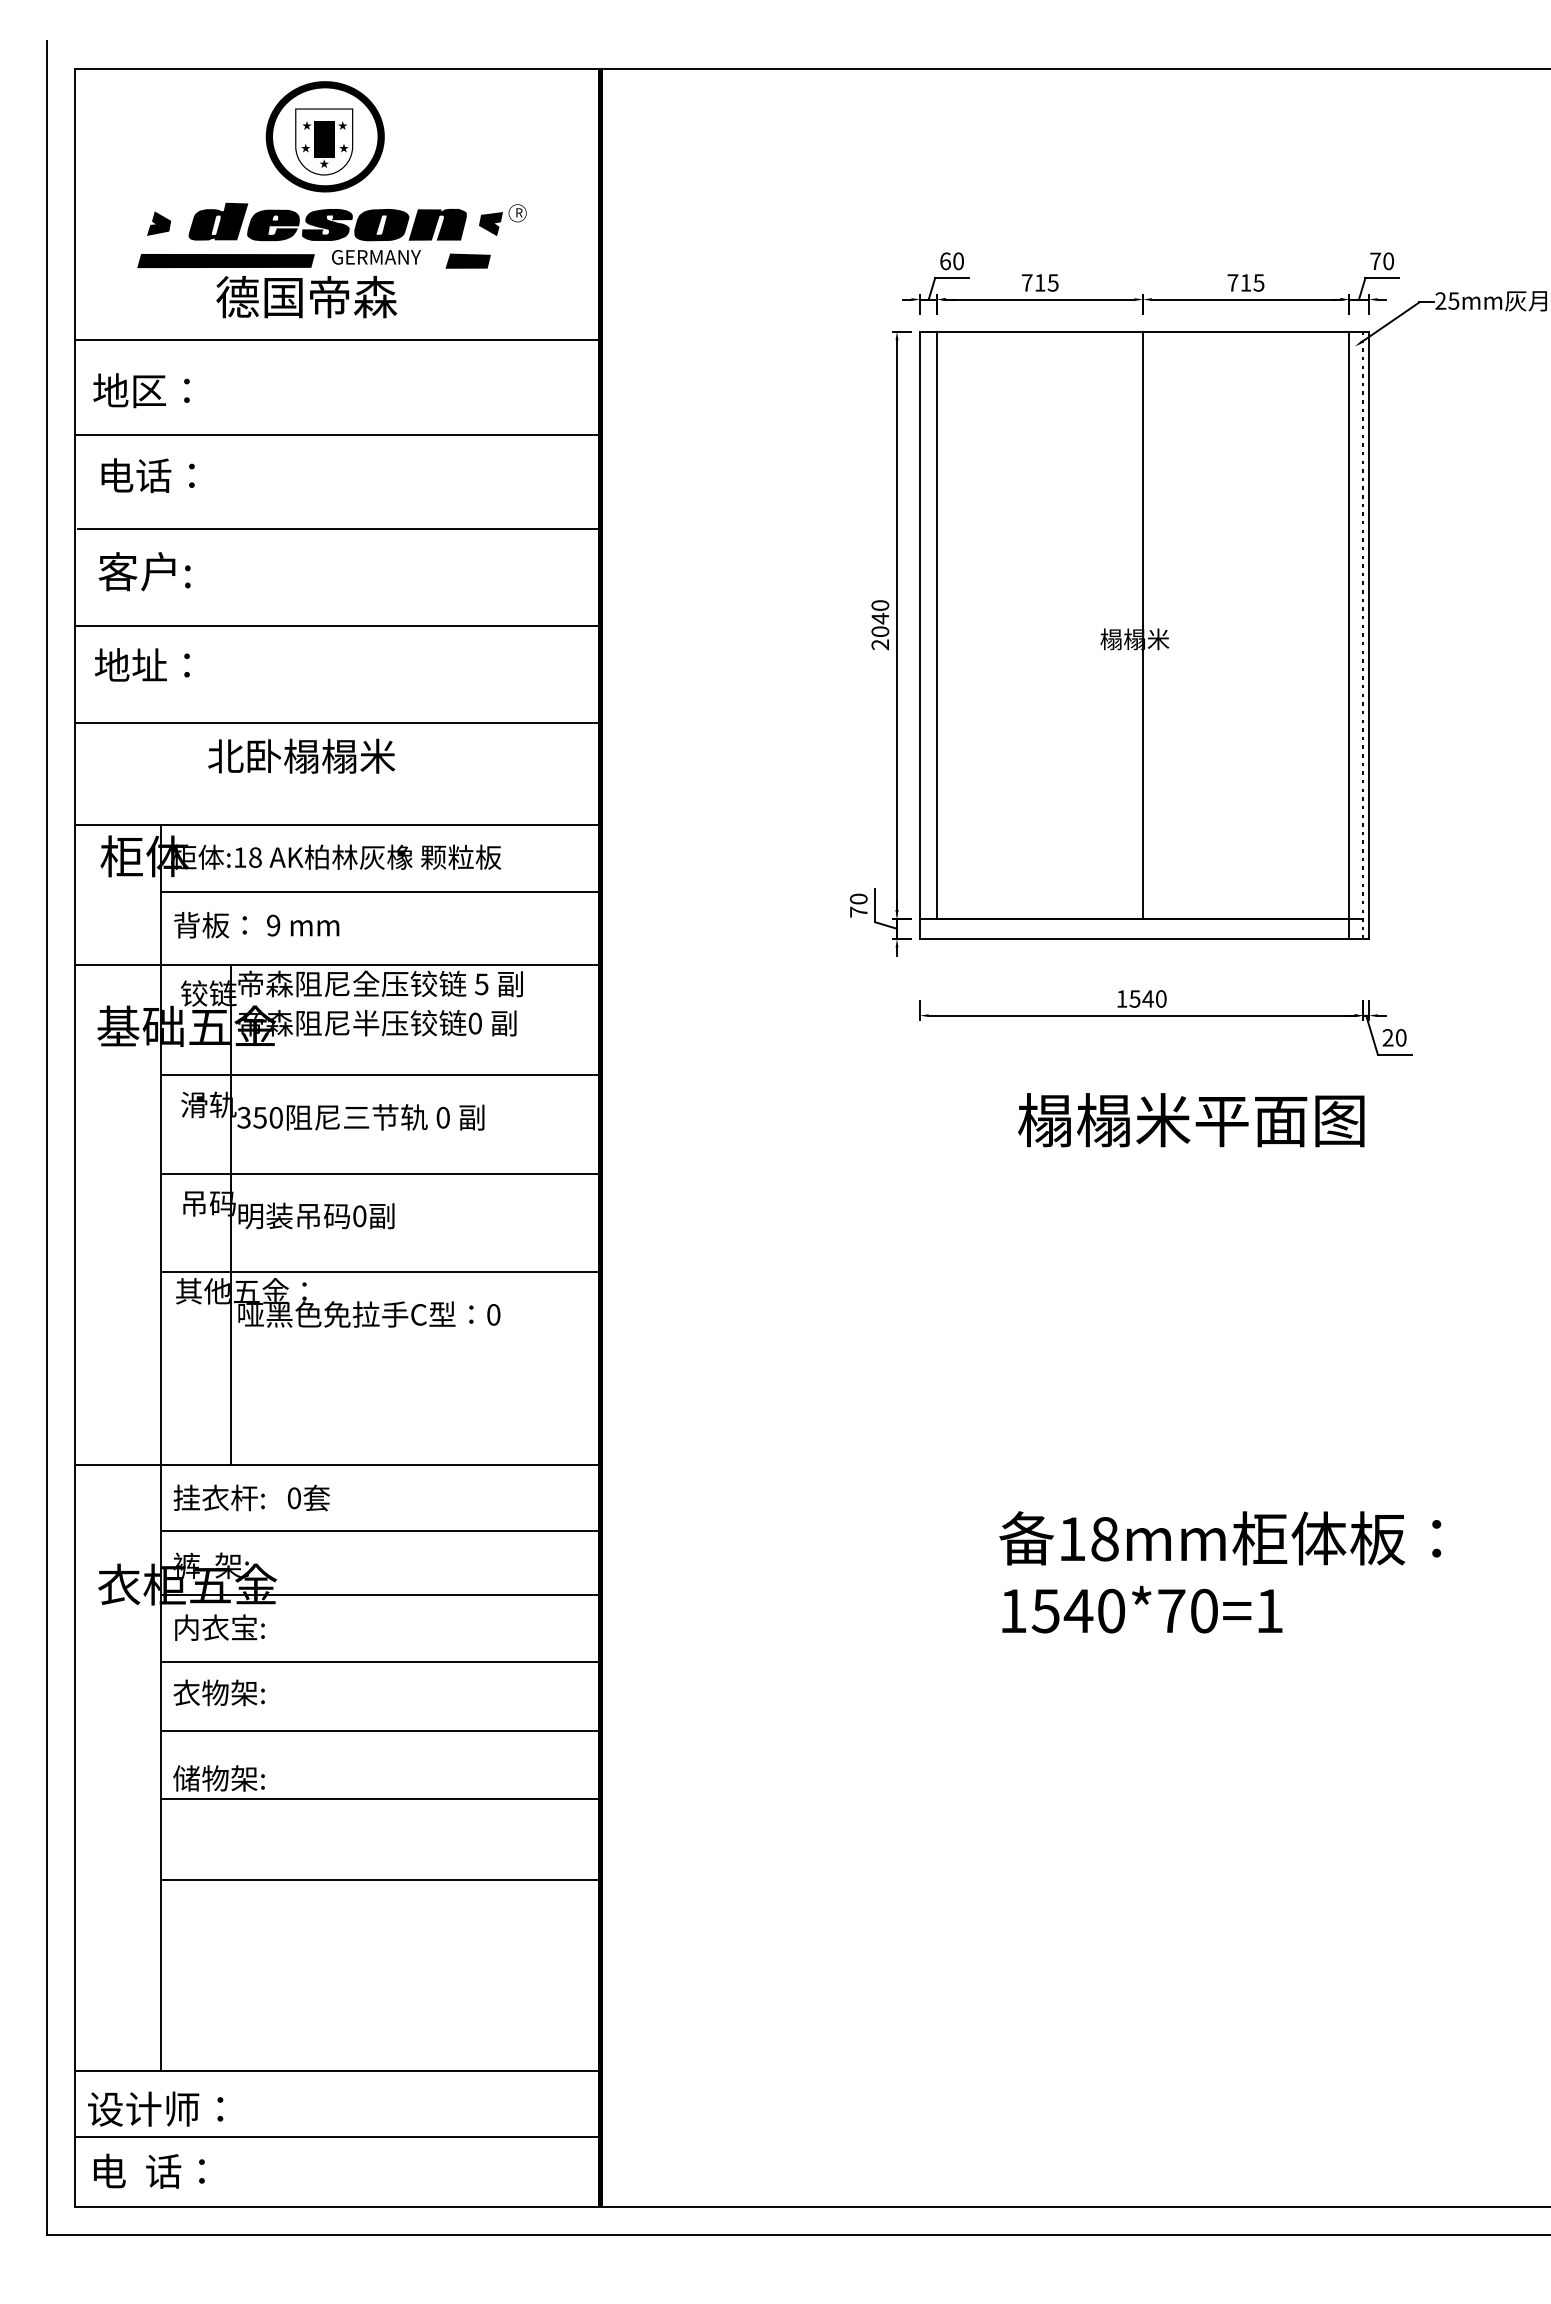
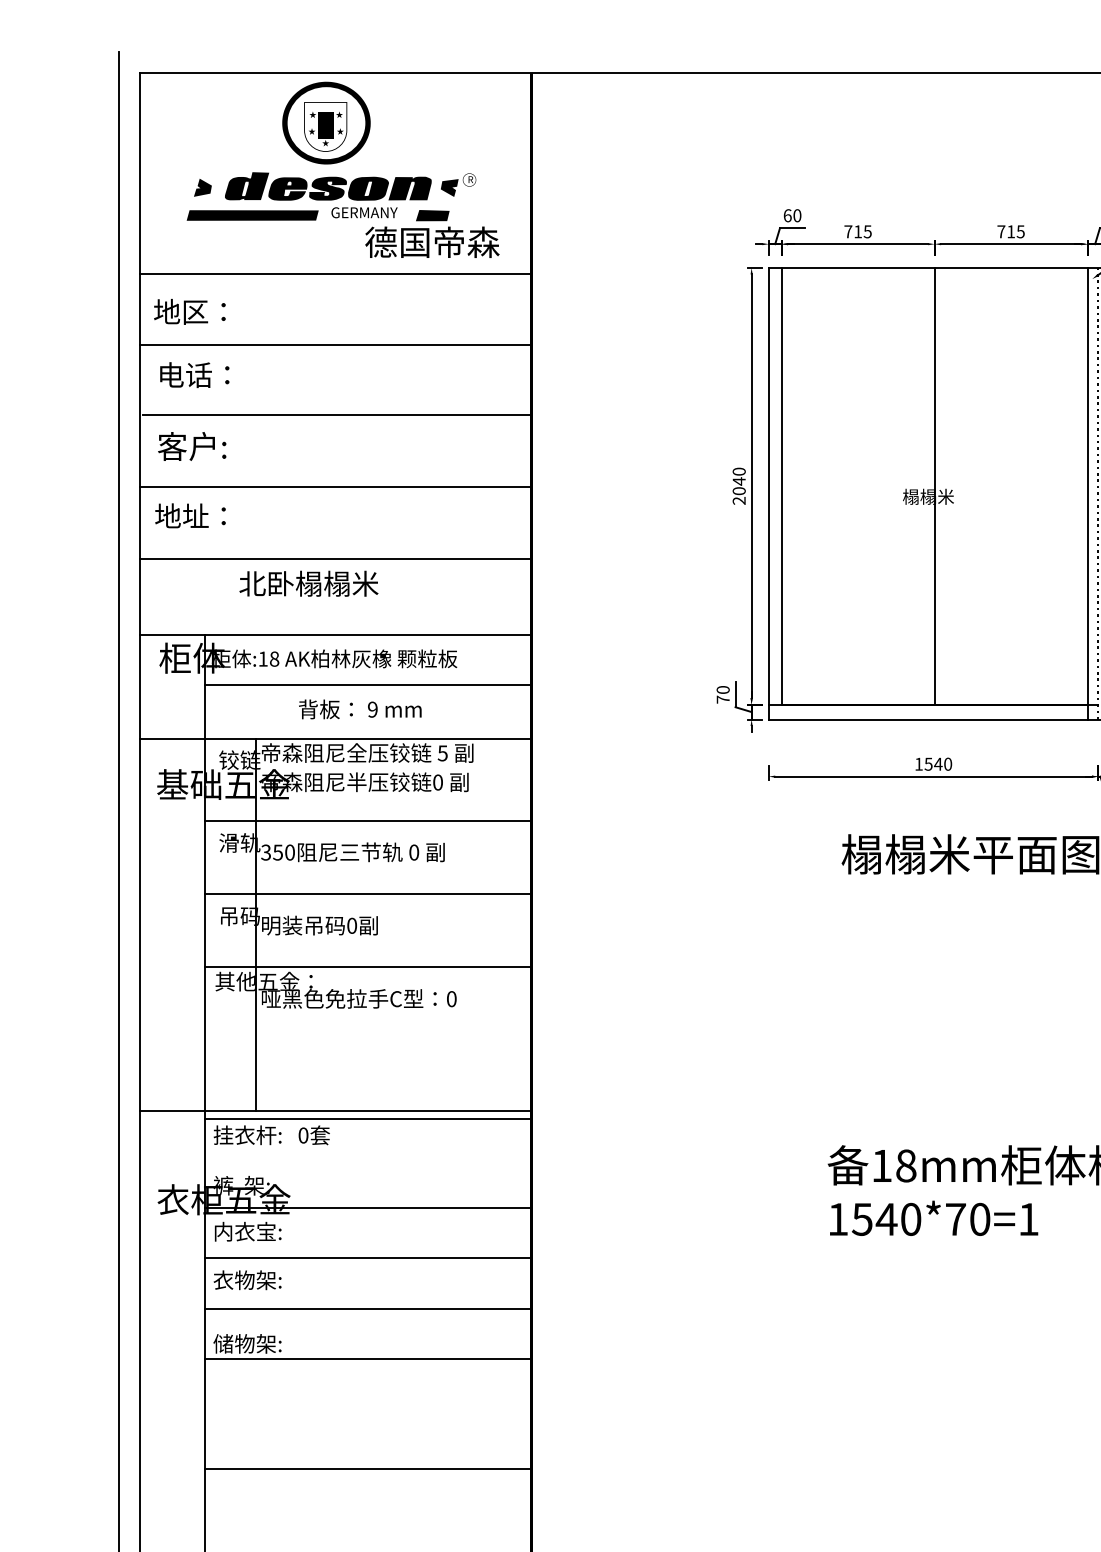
text: (306, 296) -> (432, 241), moved
text: (256, 925) -> (360, 709), moved
line: (380, 1531) -> (367, 1119), moved
line: (380, 1879) -> (367, 1468), moved

